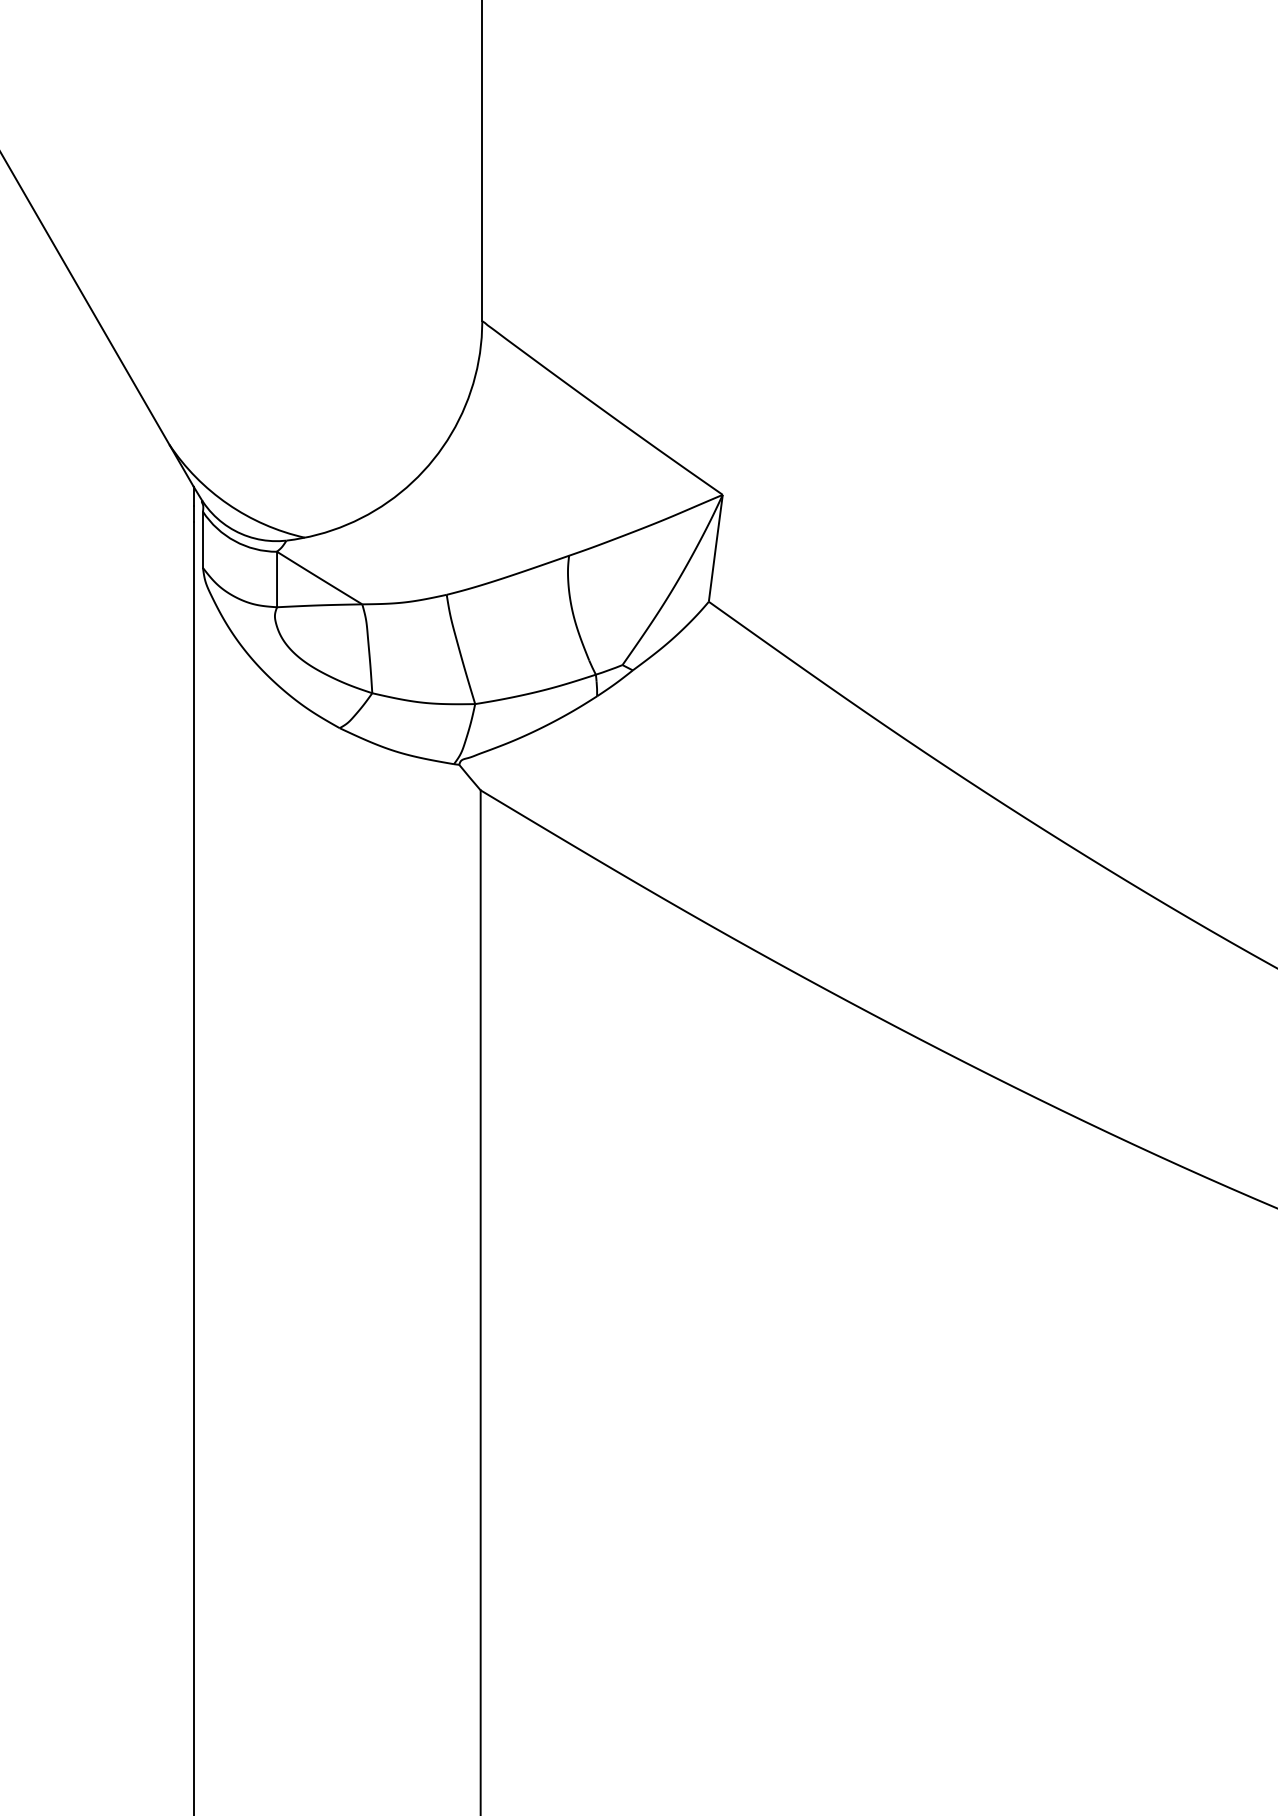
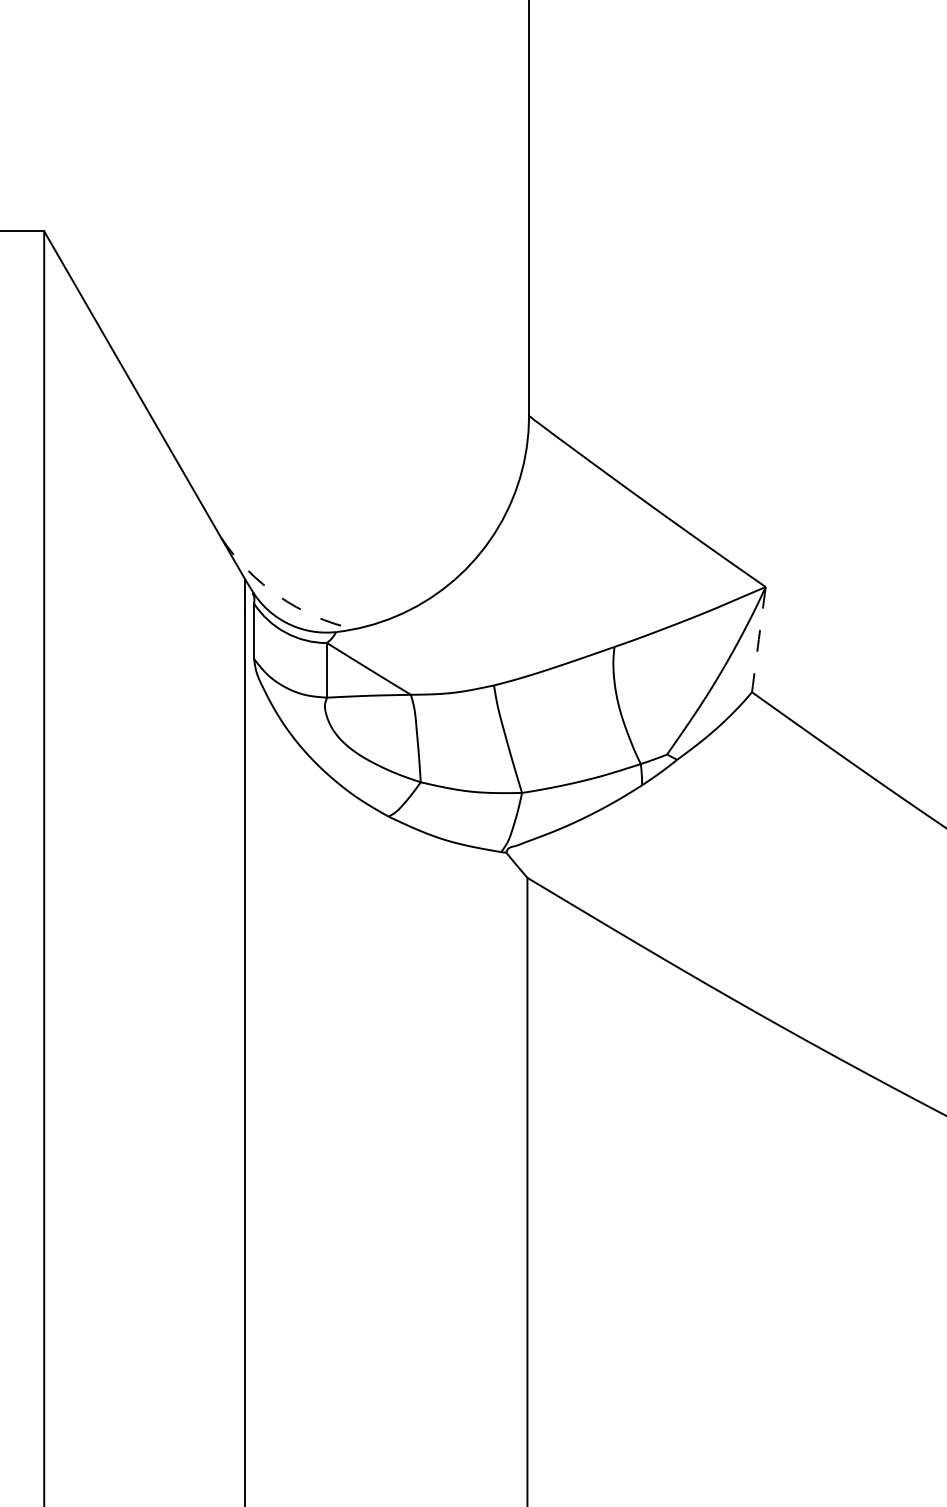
arc: (228, 504) -> (279, 596), solid -> dashed
arc: (715, 548) -> (758, 639), solid -> dashed

